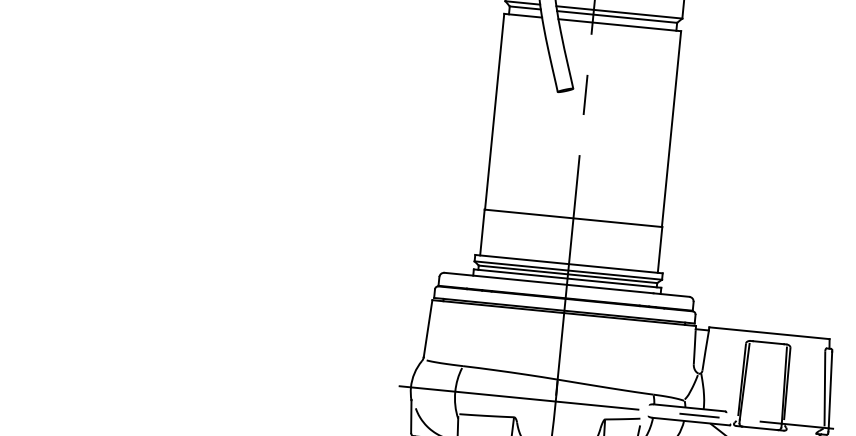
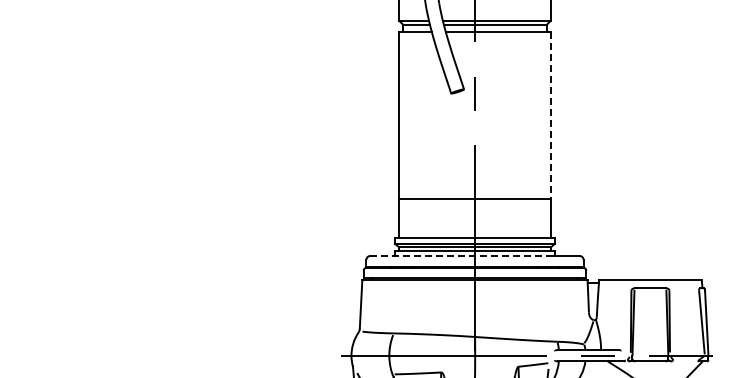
line: (671, 129) -> (550, 115), solid -> dashed
line: (550, 282) -> (460, 255), solid -> dashed

